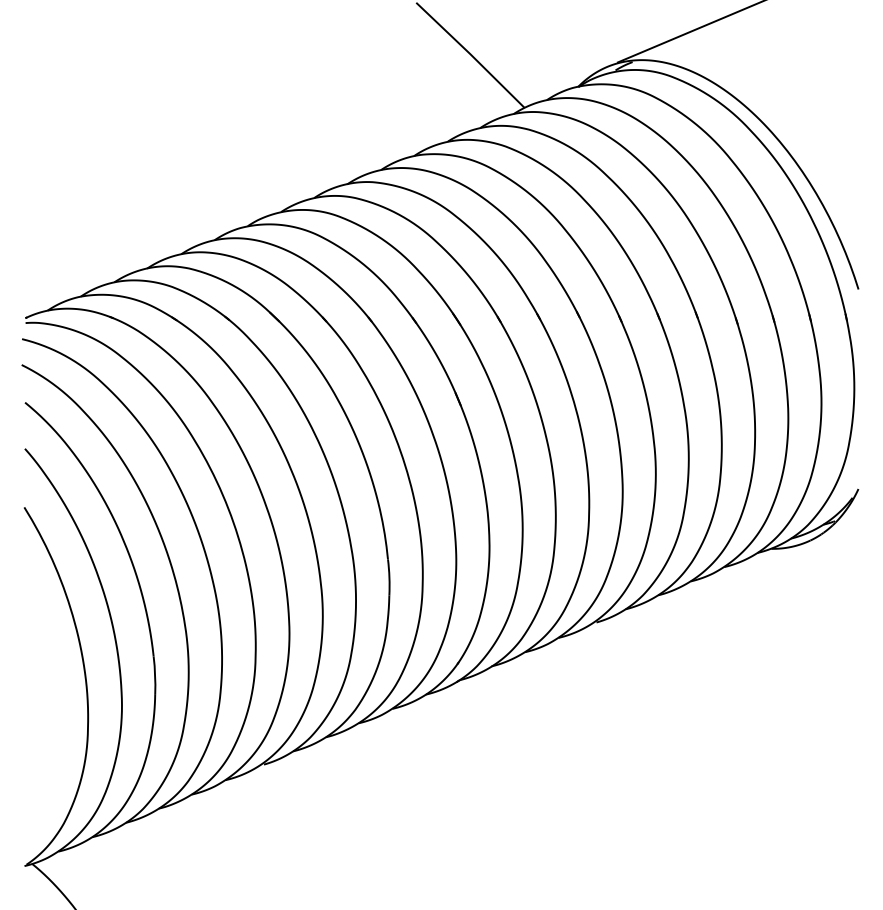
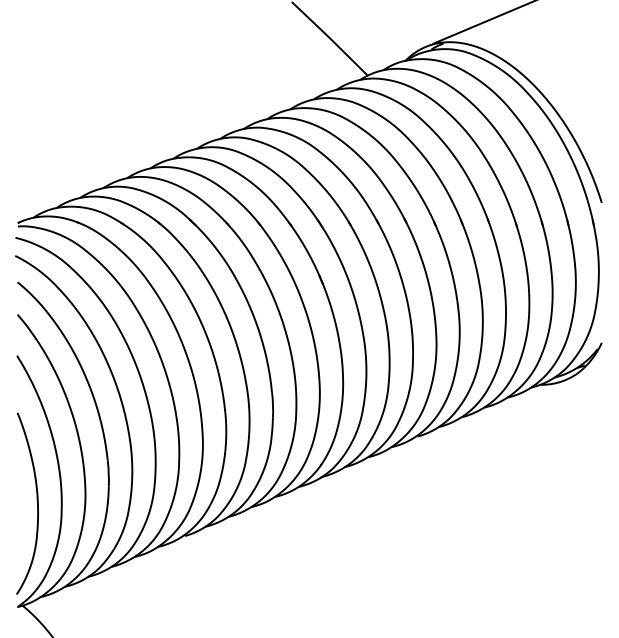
curve: (53, 718) -> (37, 503), added

